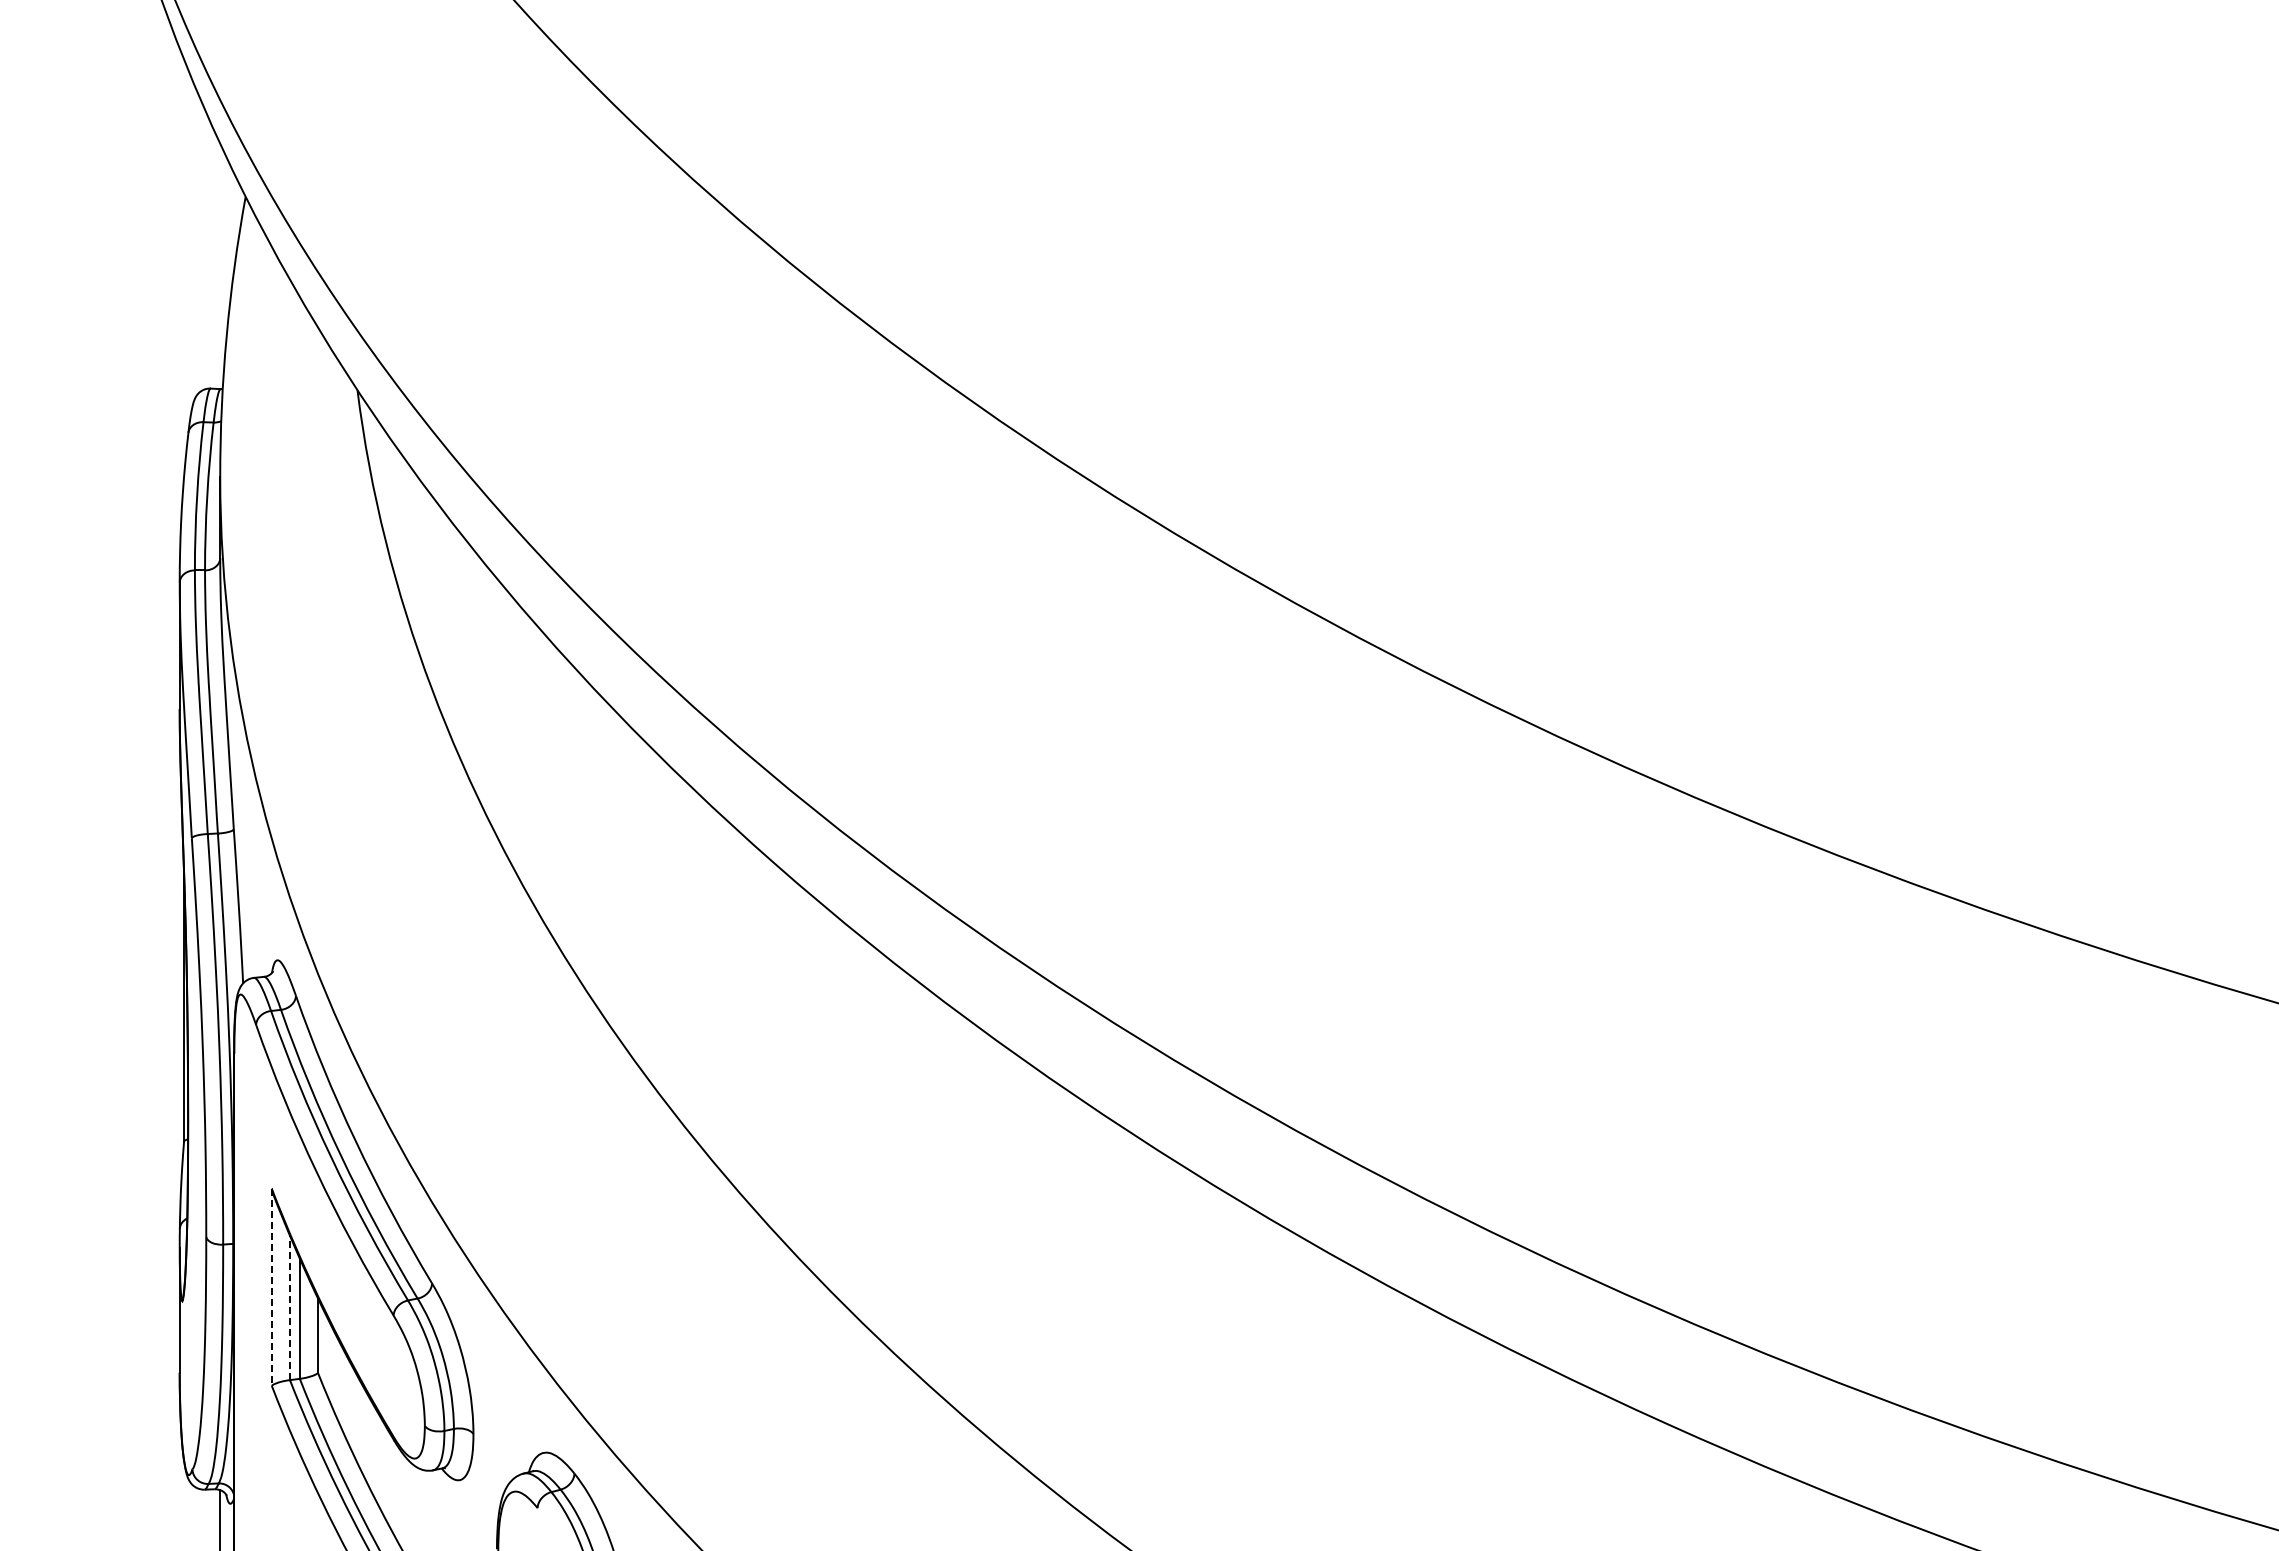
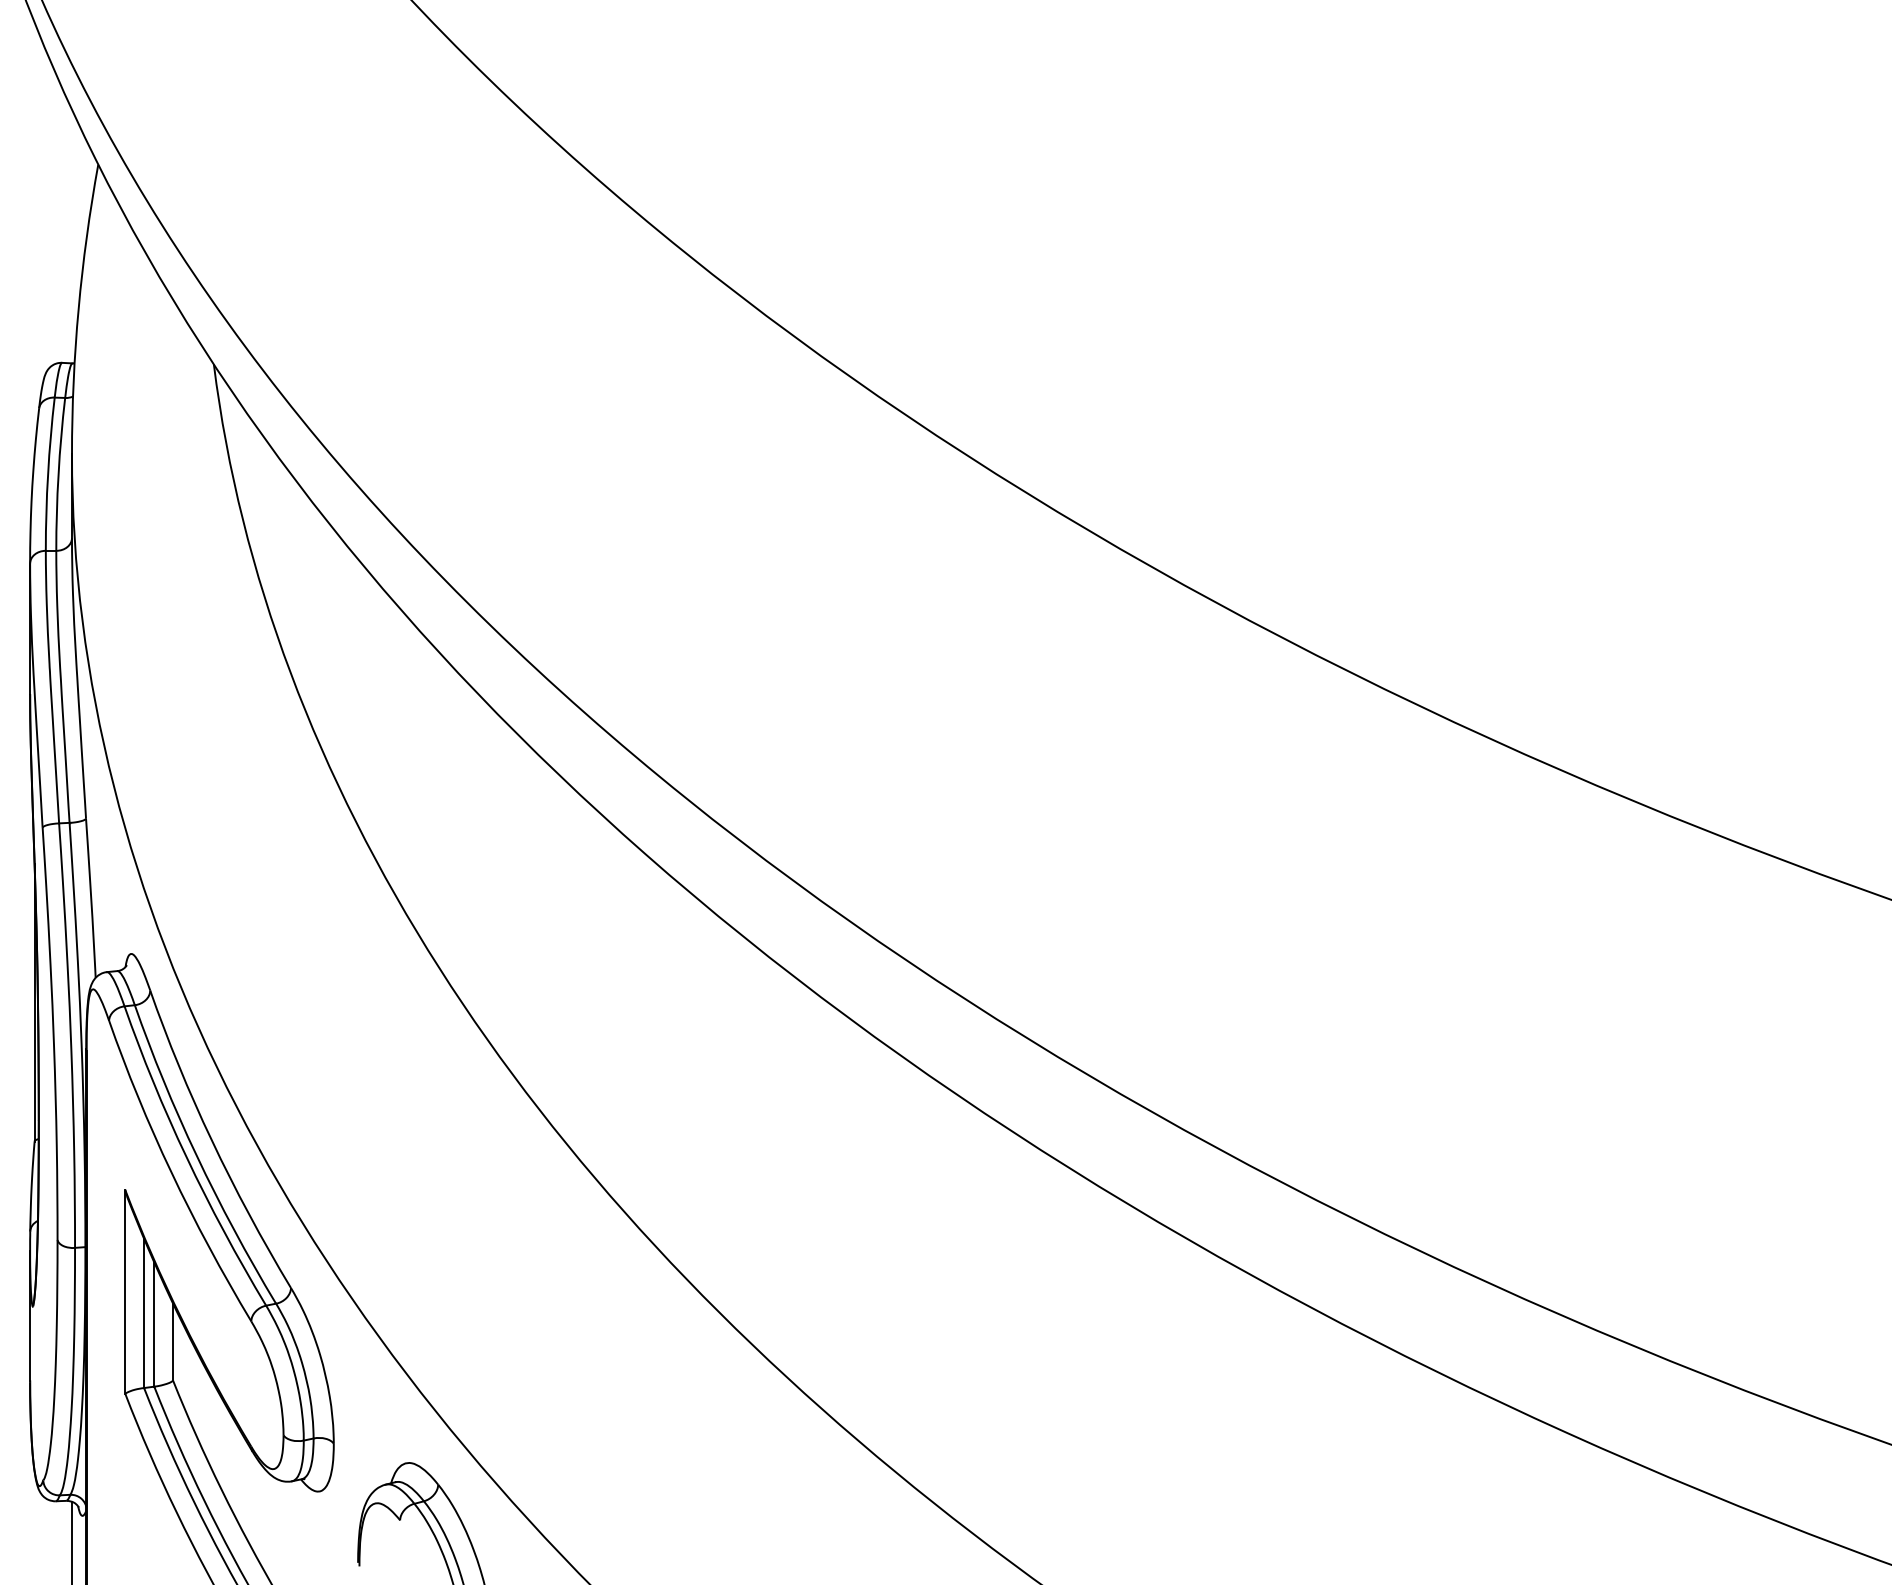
line: (271, 1287) -> (125, 1292), dashed -> solid
line: (290, 1307) -> (144, 1312), dashed -> solid

